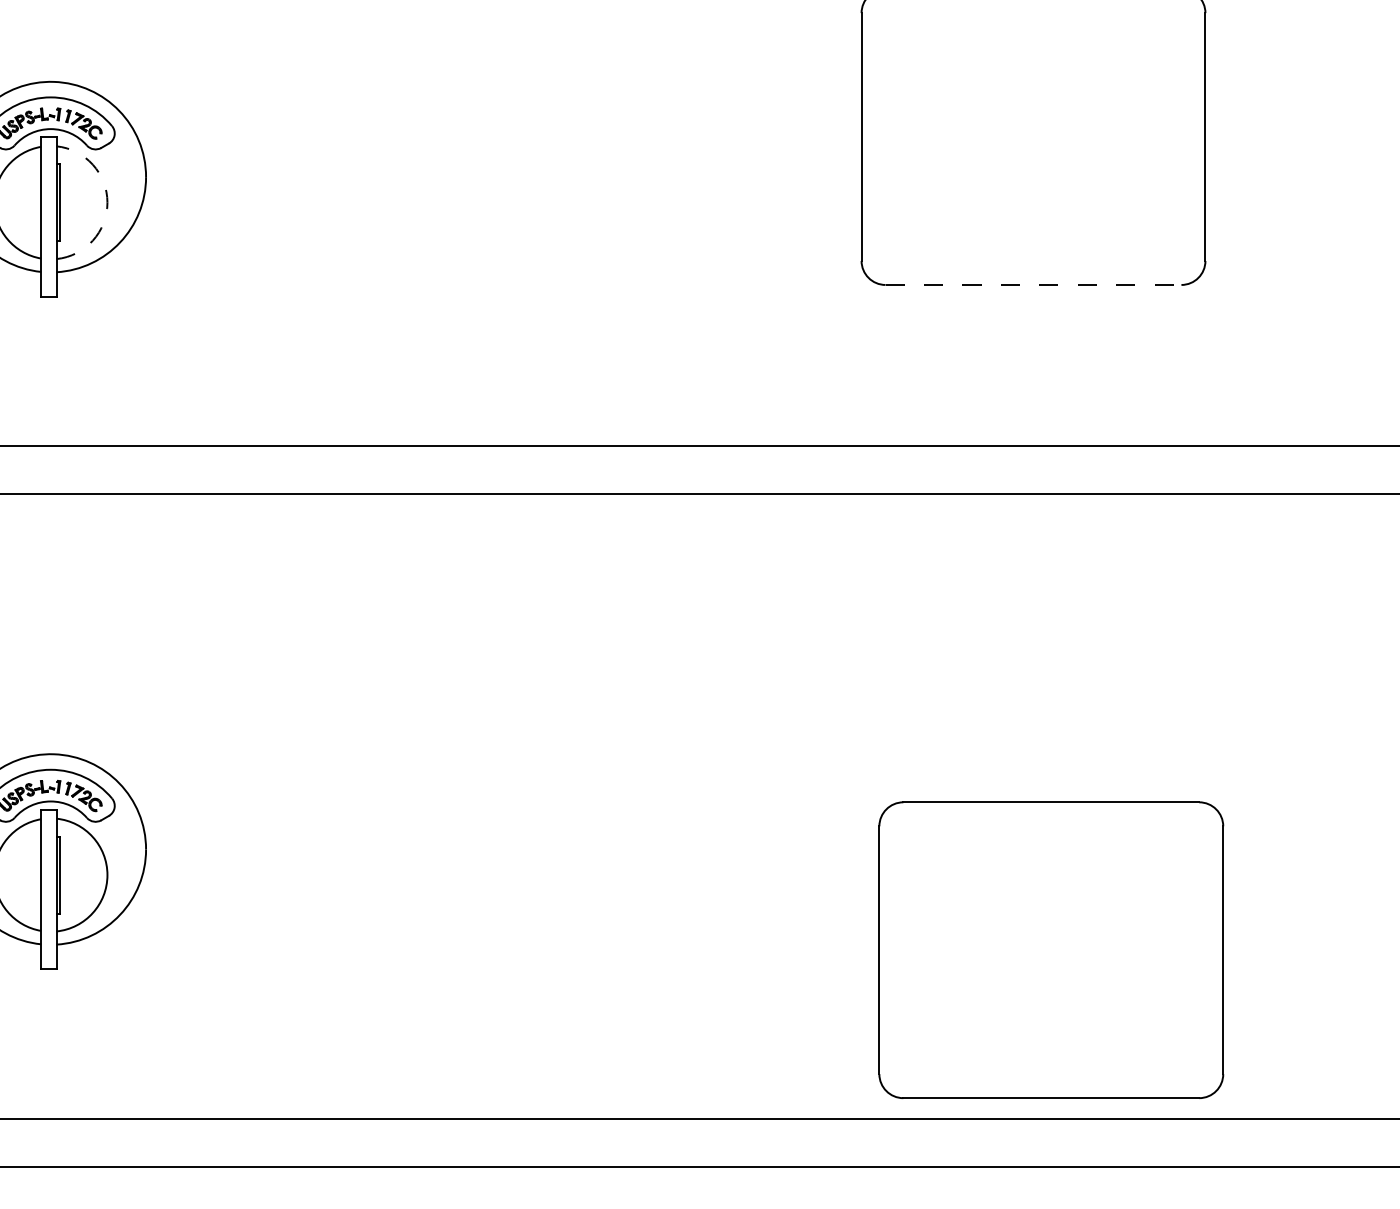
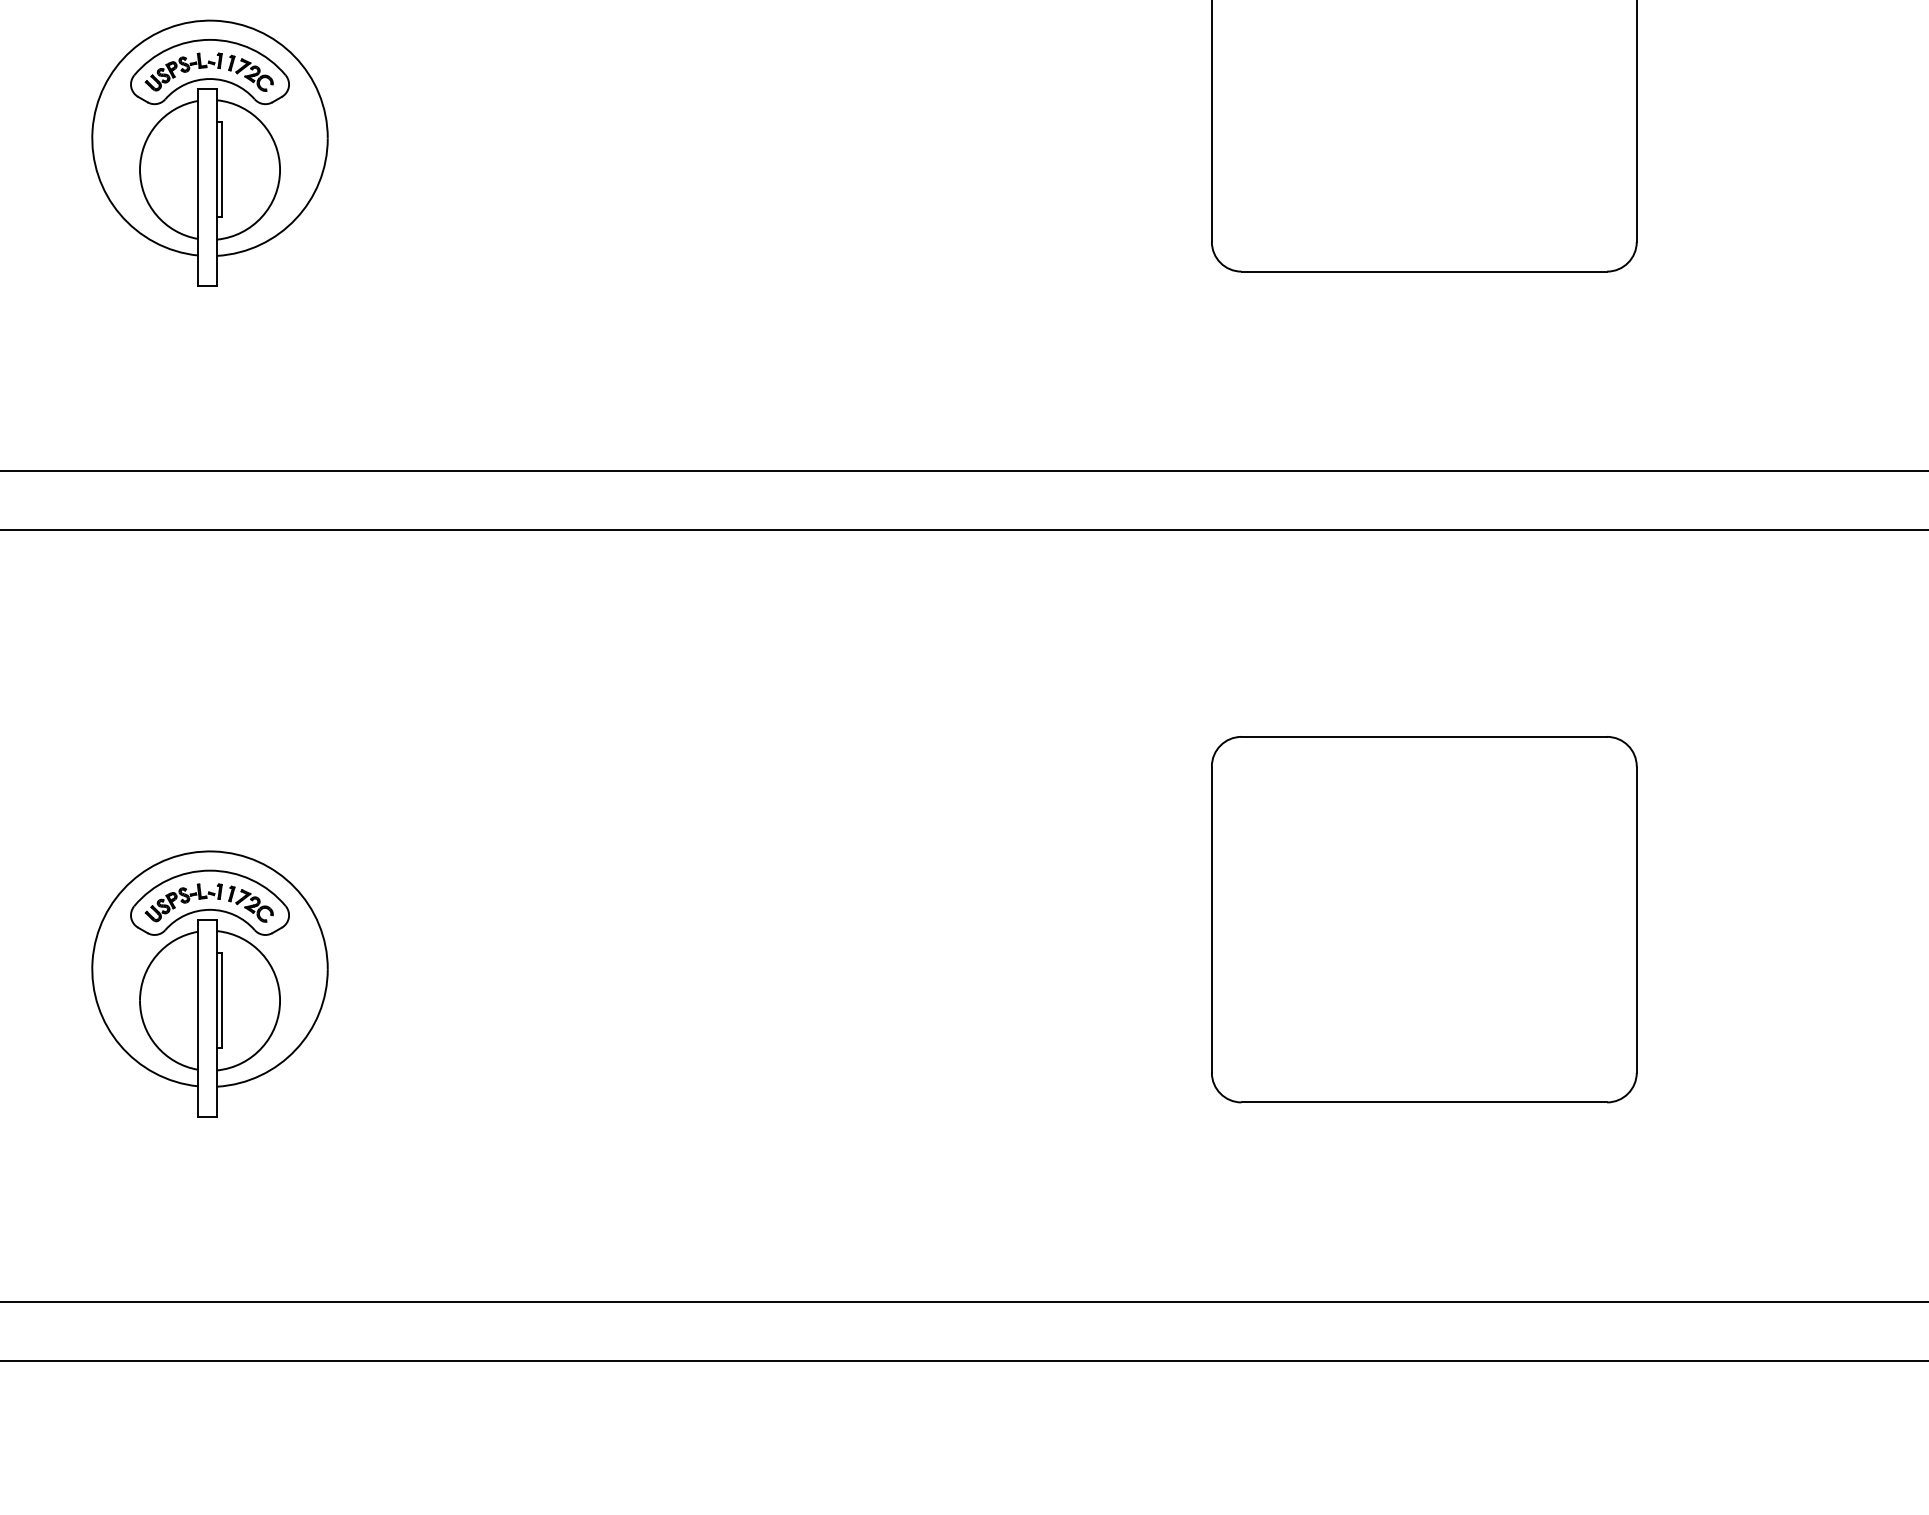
arc: (107, 202) -> (280, 169), dashed -> solid
line: (1033, 284) -> (1424, 271), dashed -> solid
part: (1051, 950) -> (1424, 919), moved

